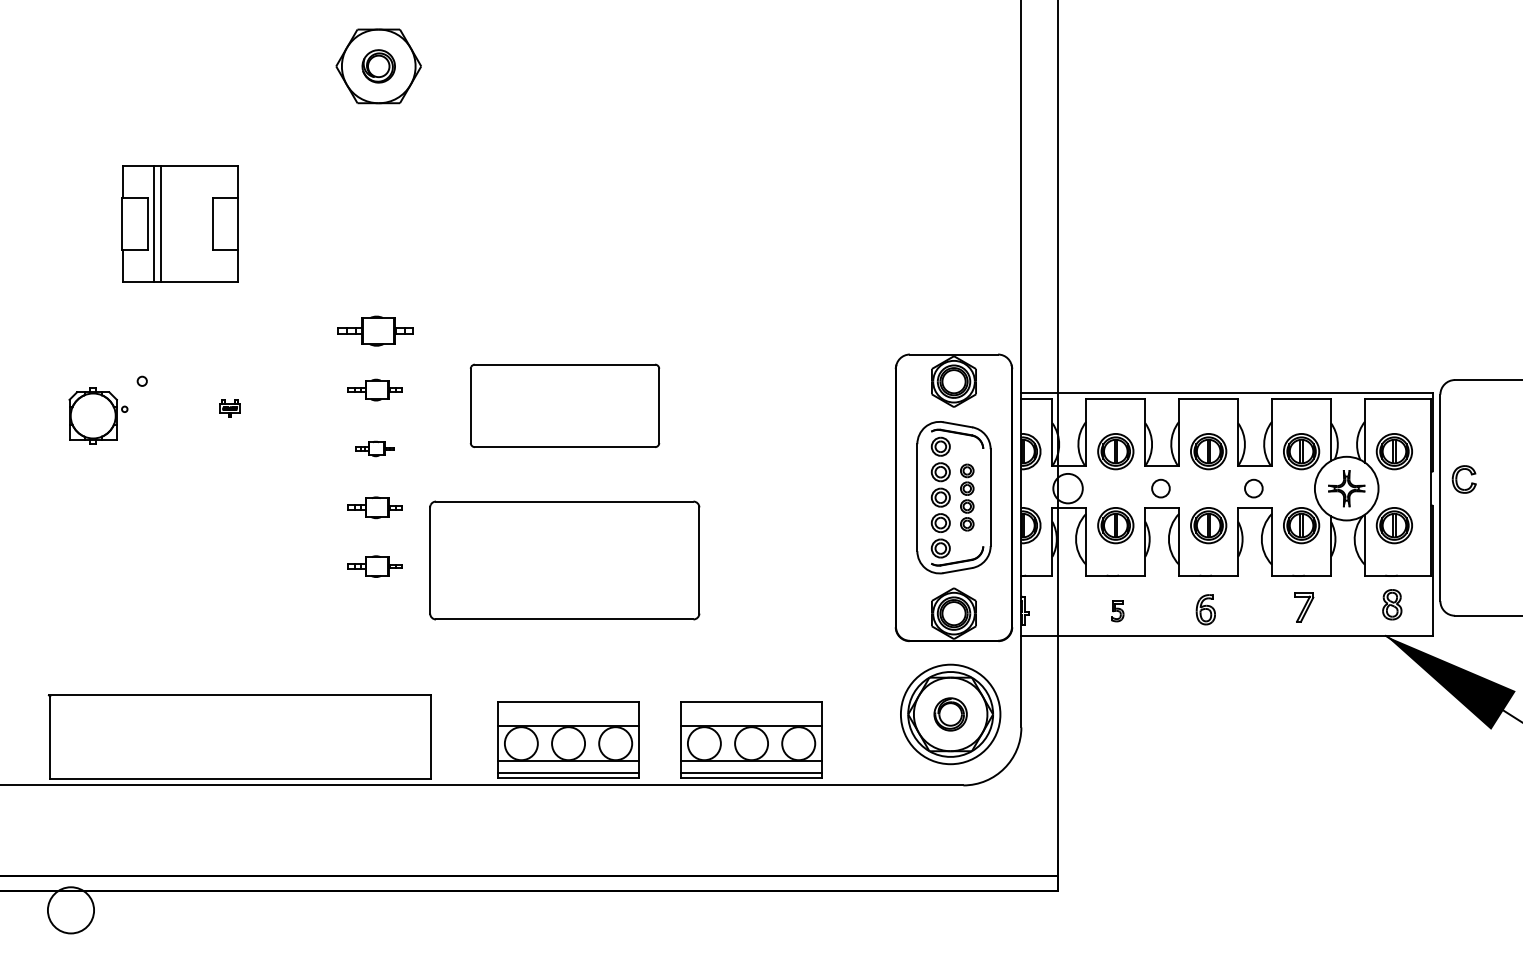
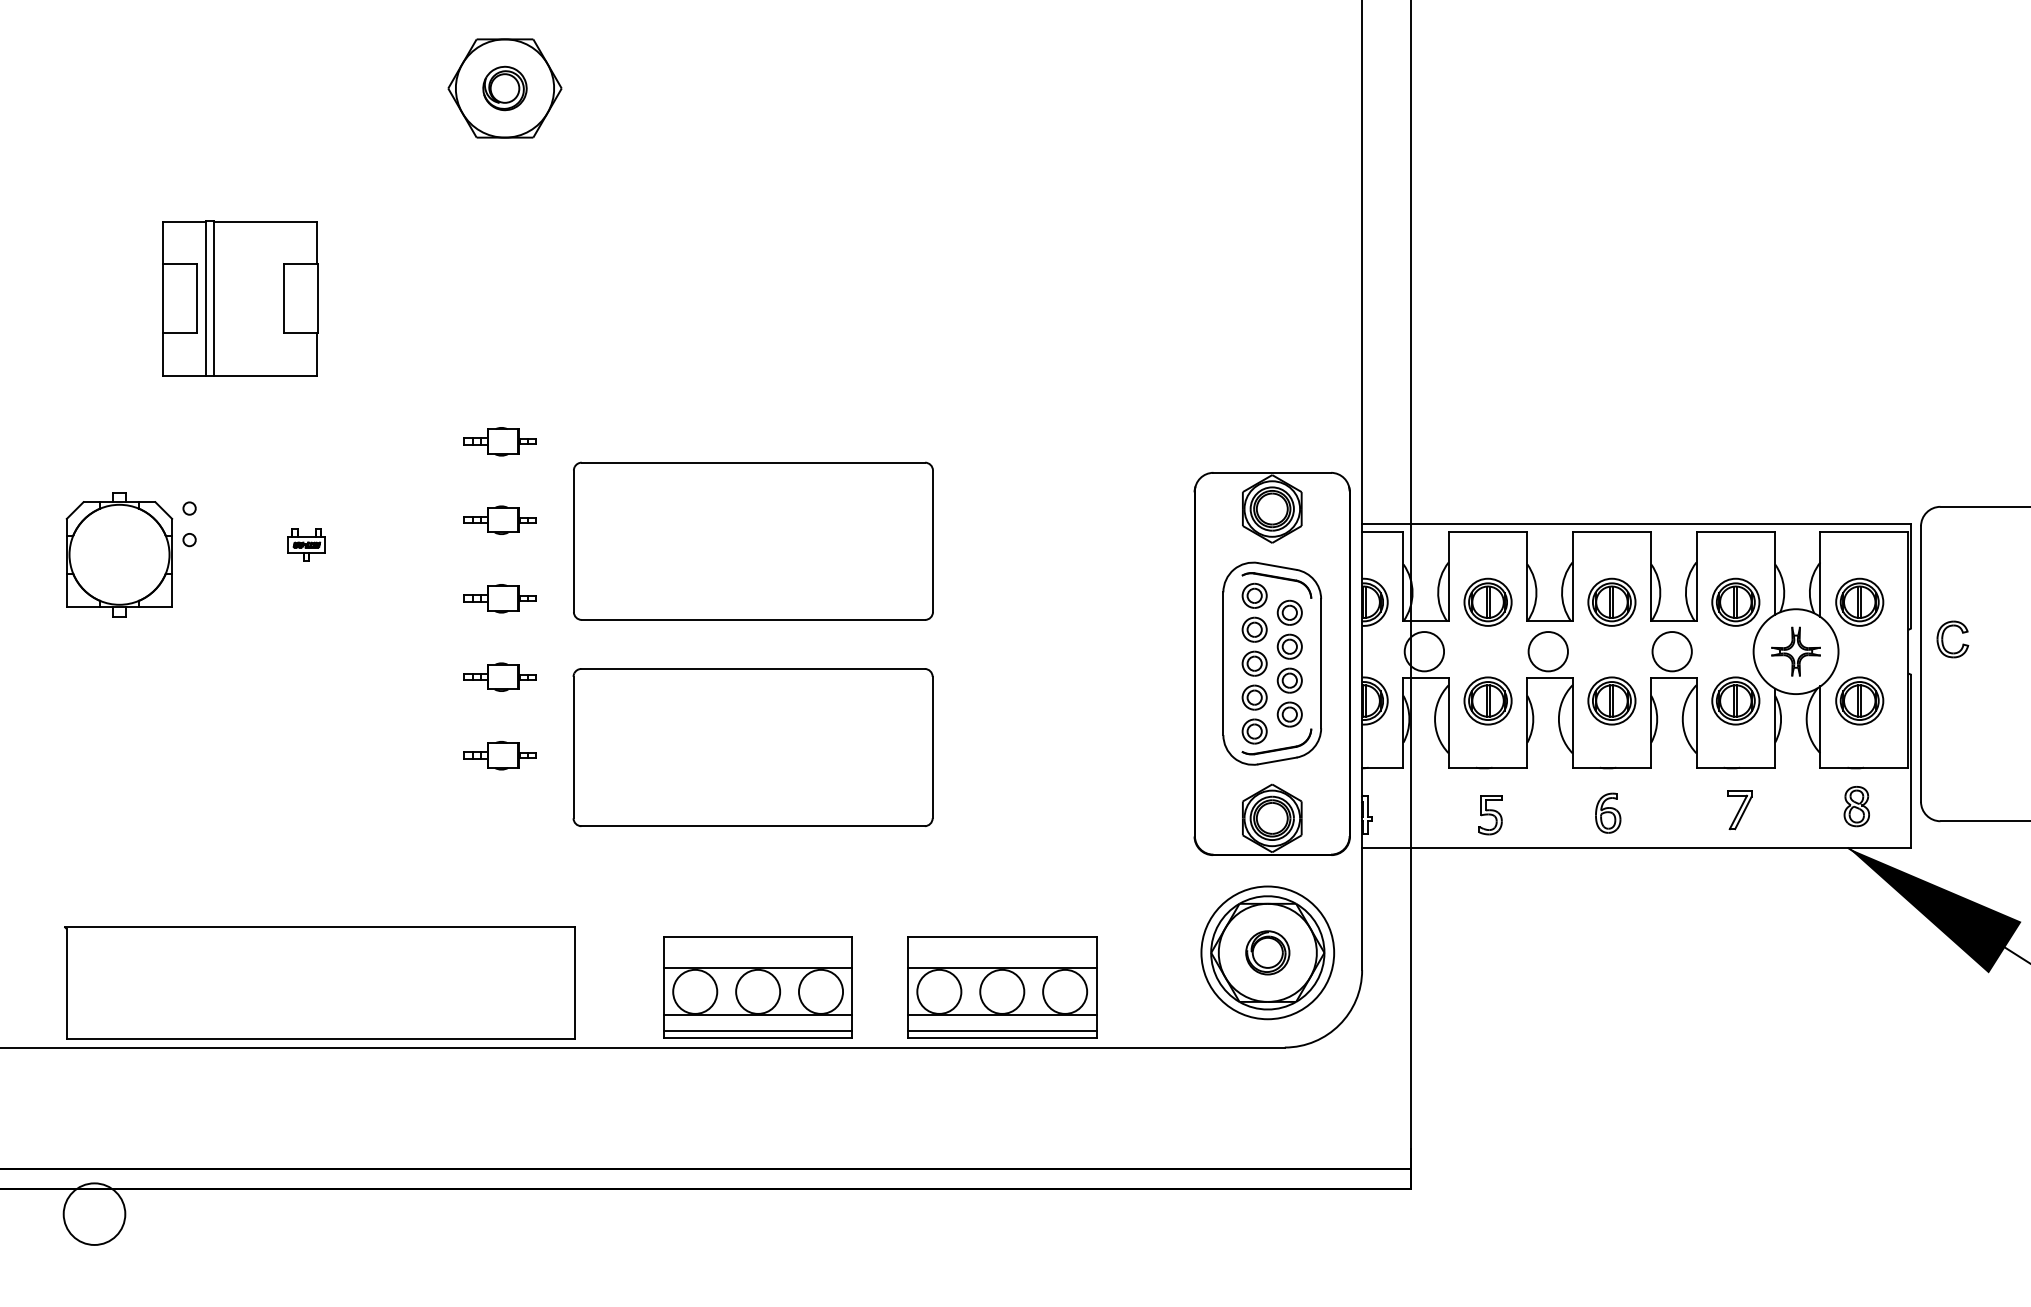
part: (374, 331) -> (499, 442), size x0.71
part: (564, 405) -> (752, 540), size x1.43
part: (229, 408) -> (305, 544), size x1.43
part: (98, 415) -> (131, 554), size x1.67
part: (374, 448) -> (499, 598), size x1.43
circle: (1160, 488) -> (1547, 651), size x1.67
circle: (1253, 488) -> (1671, 651), size x1.67
part: (967, 497) -> (1290, 663), size x1.43
part: (1117, 611) -> (1490, 815), size x1.43

